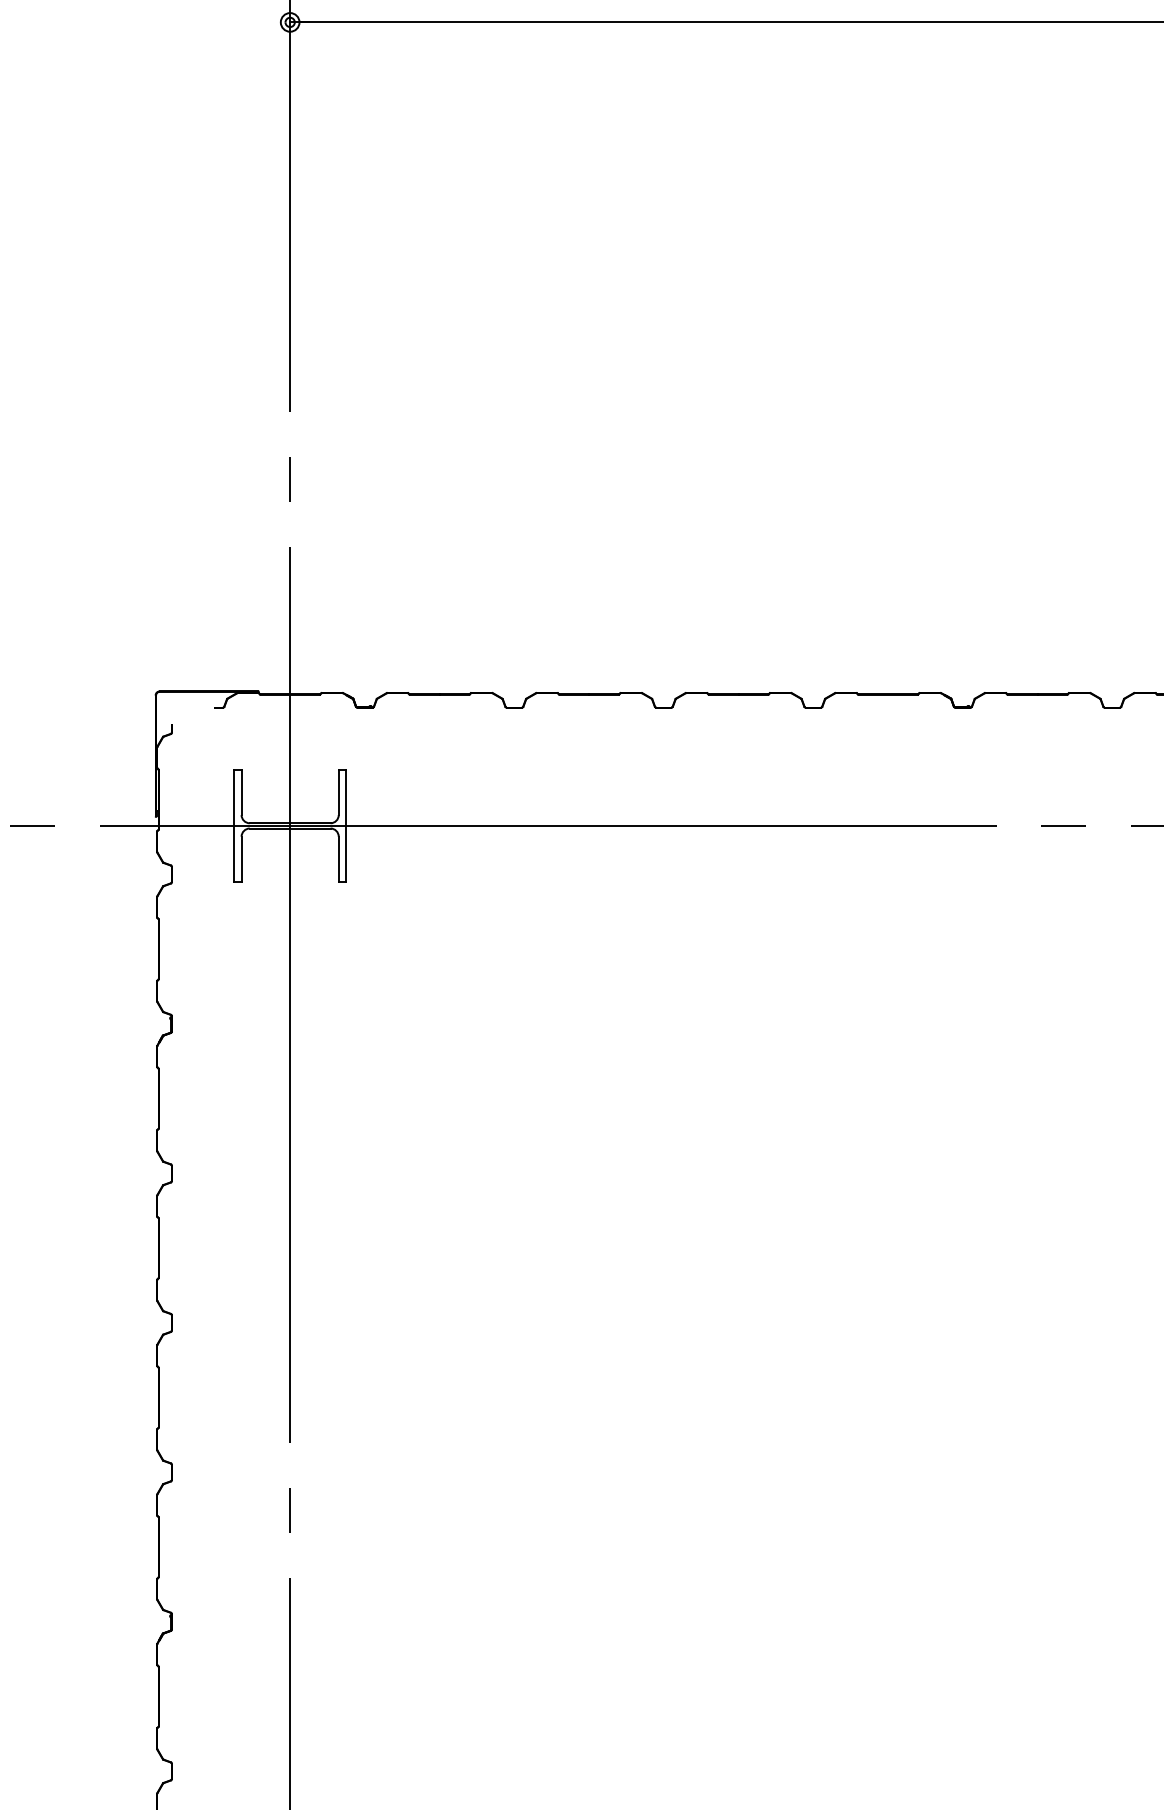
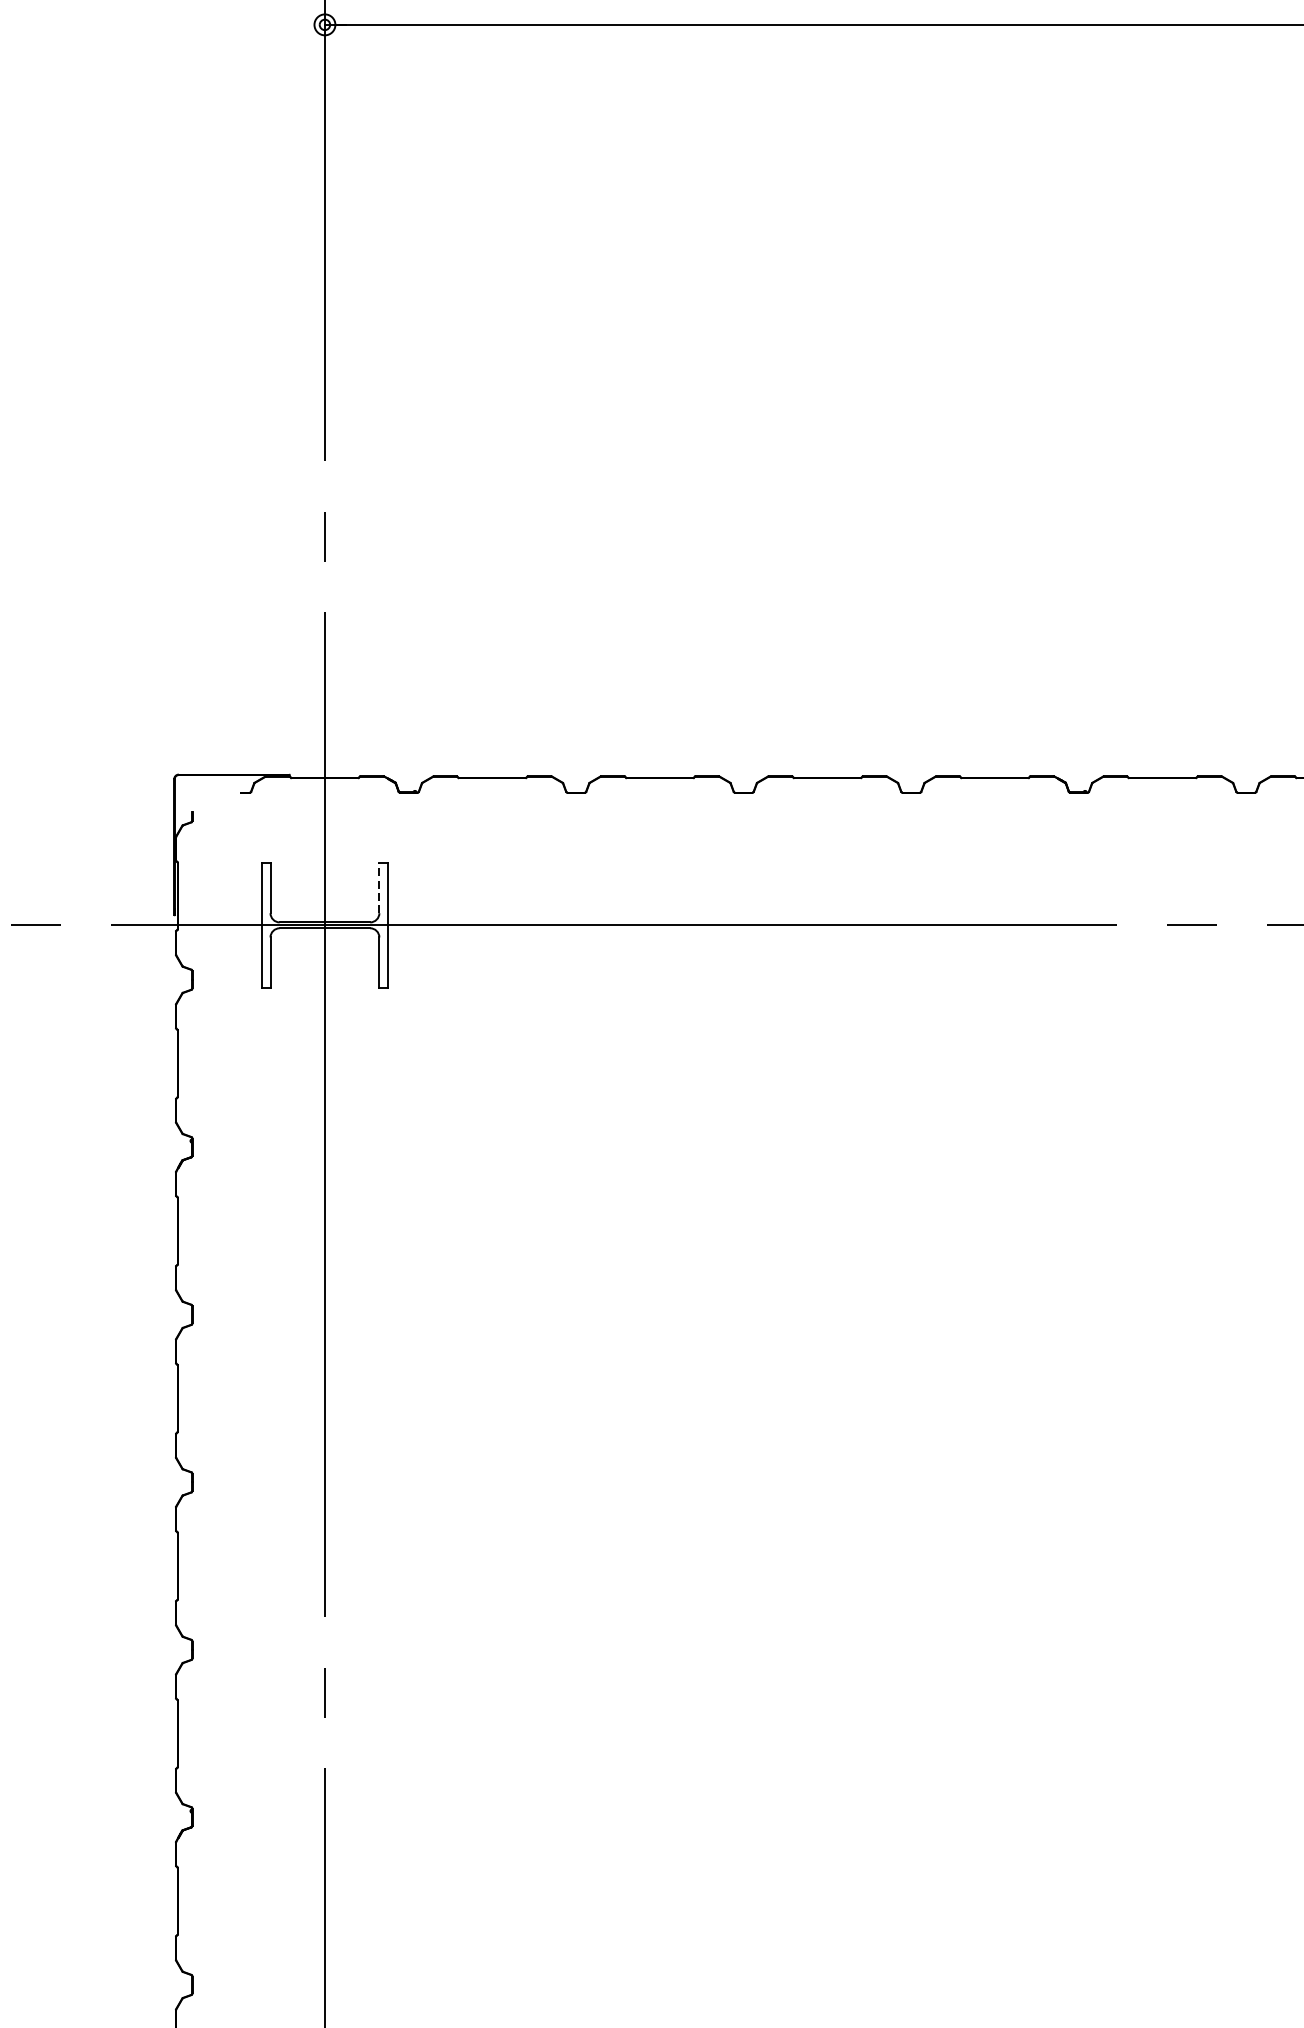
line: (338, 792) -> (379, 887), solid -> dashed

